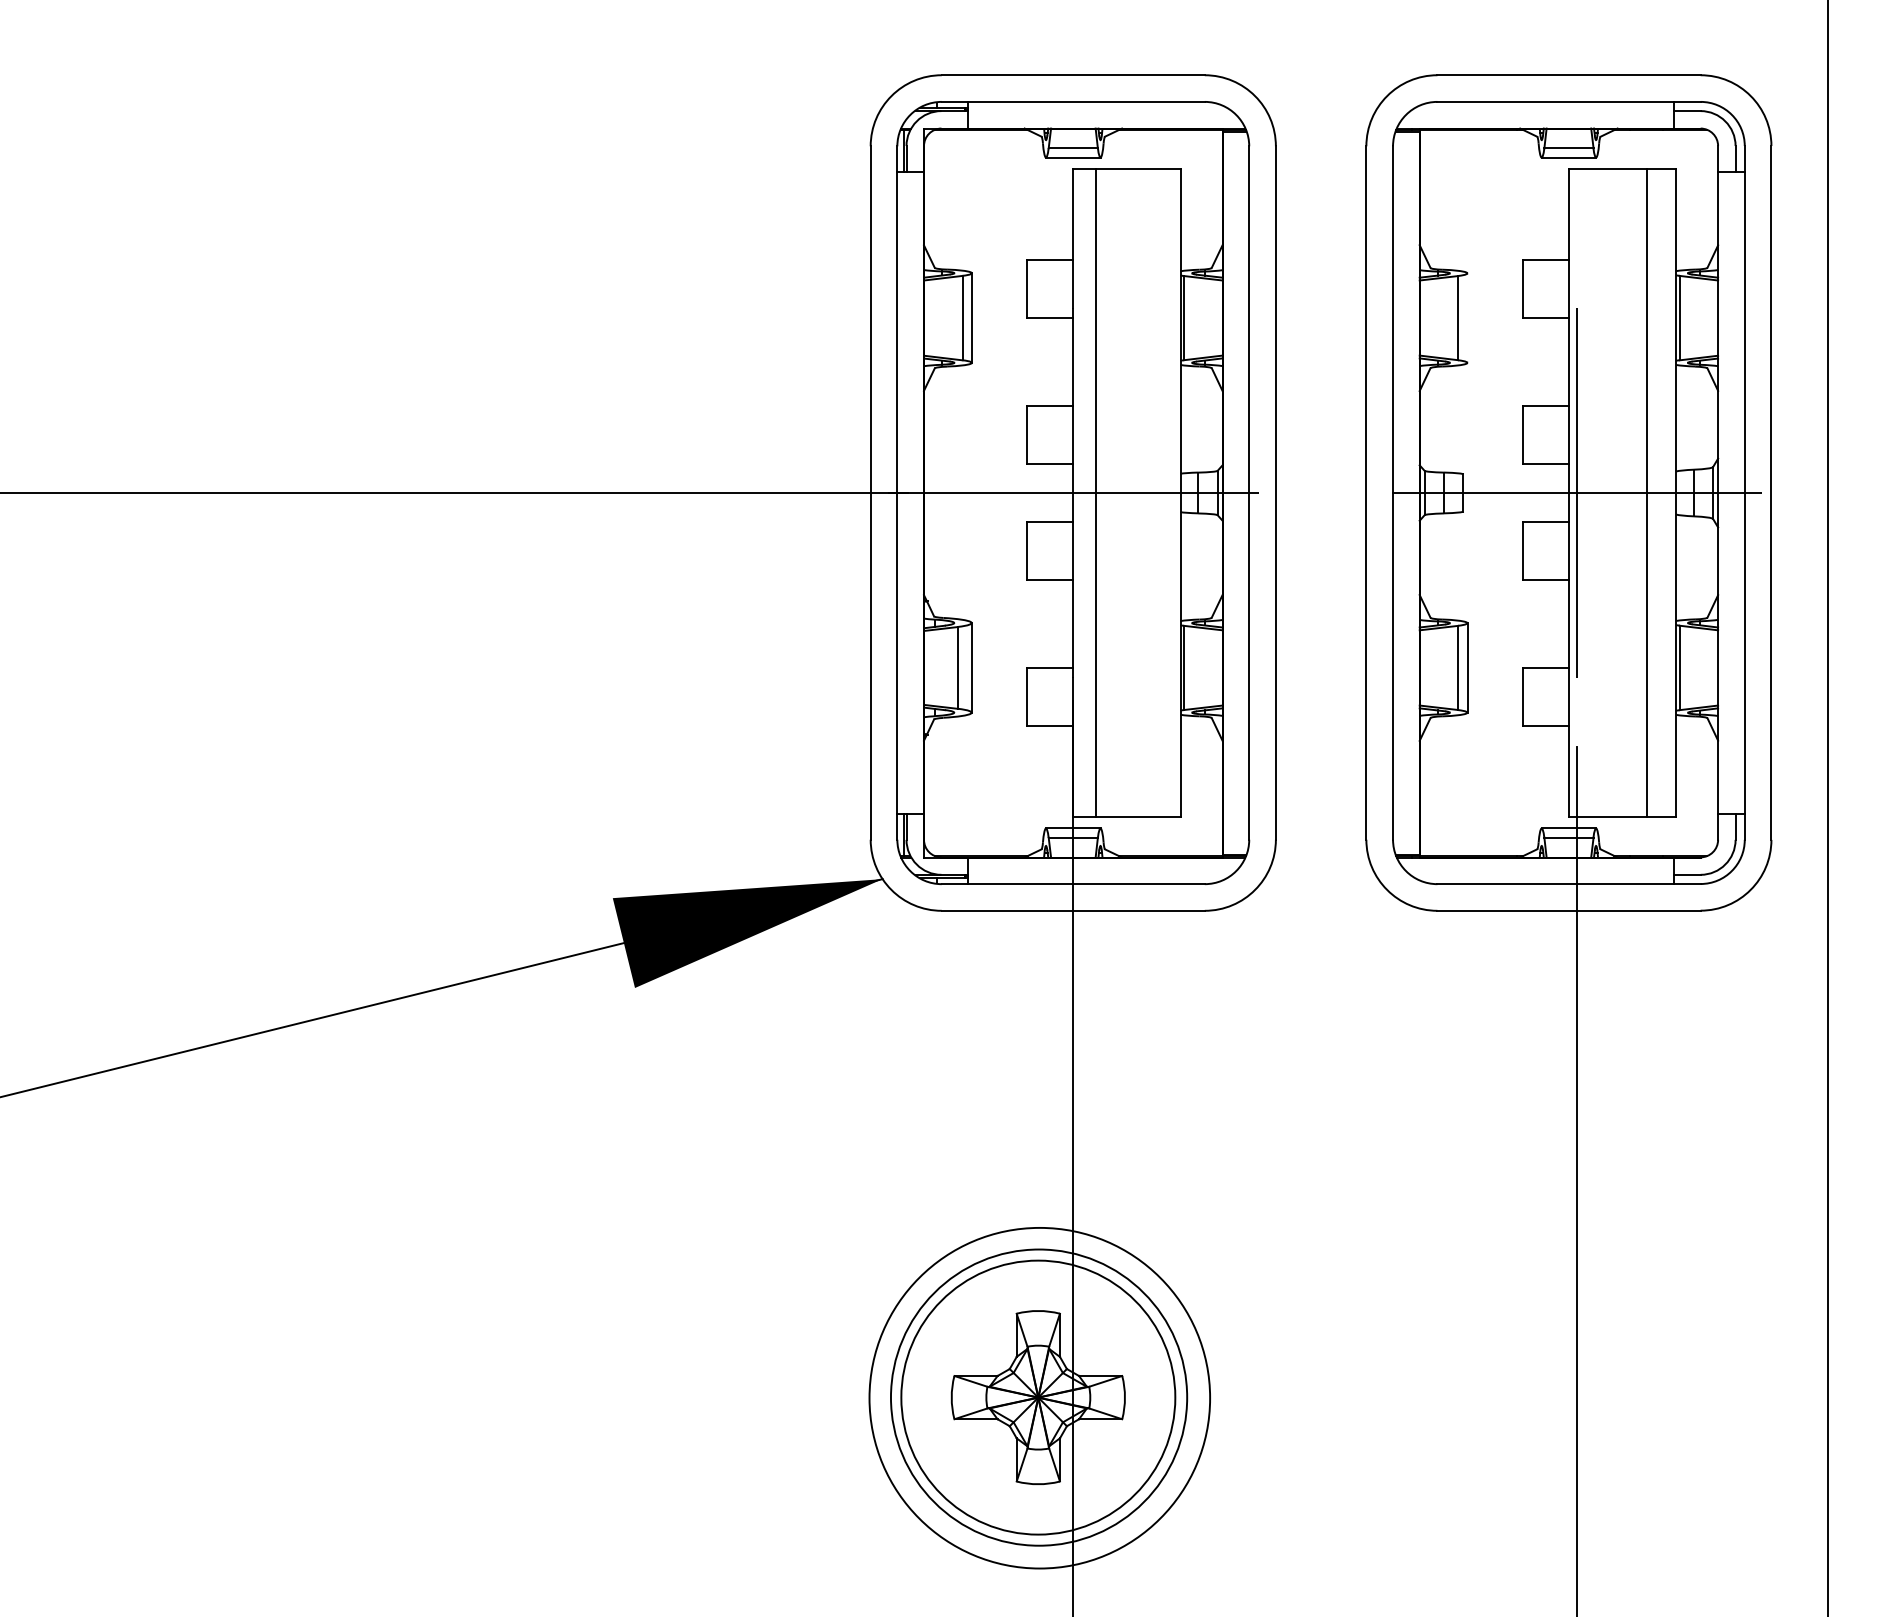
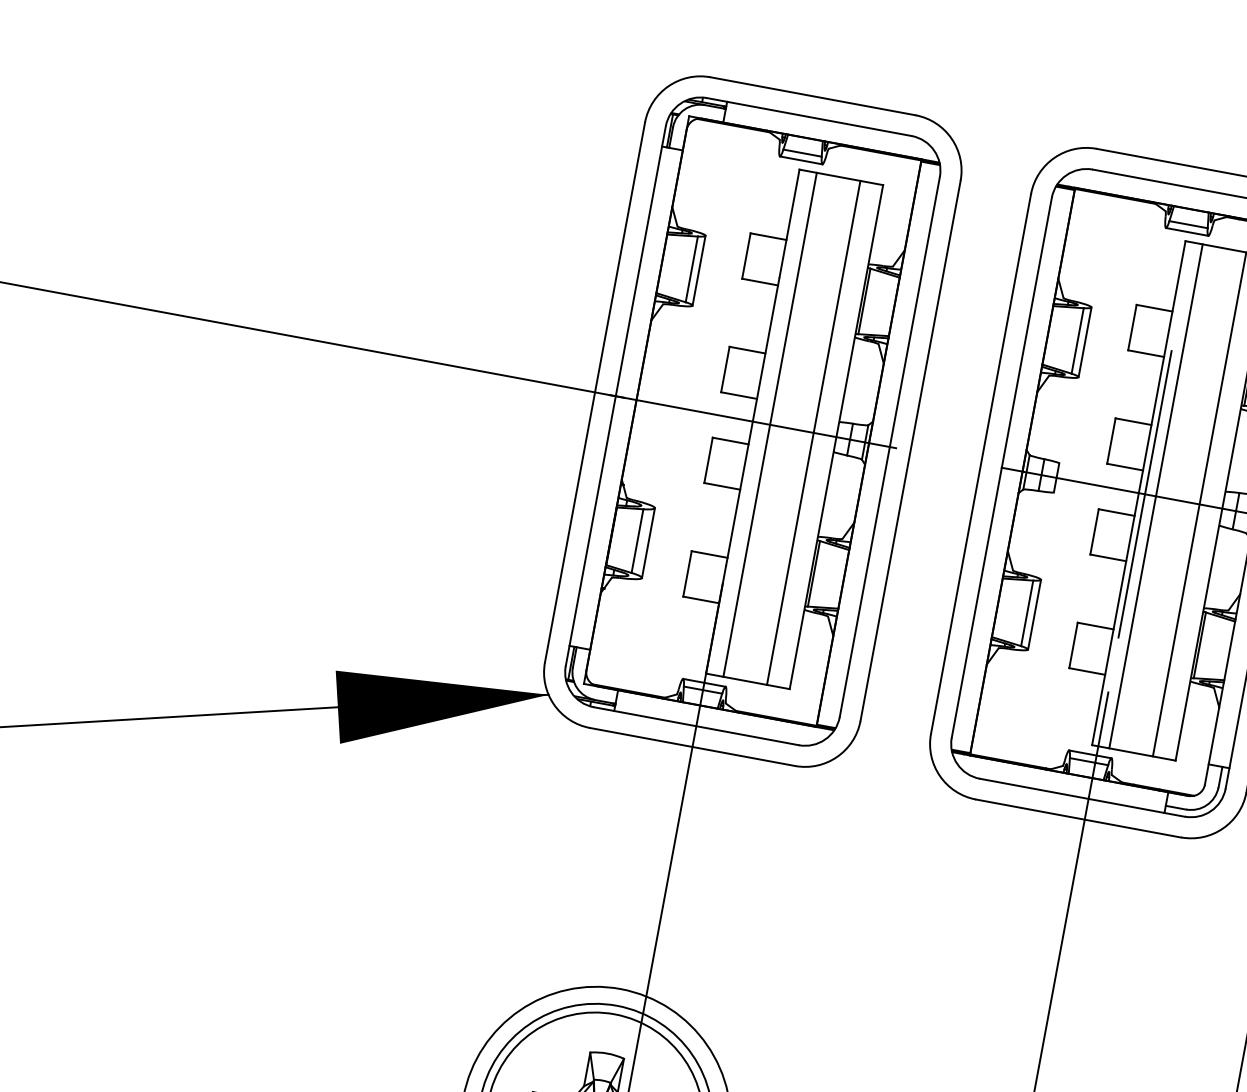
line: (1467, 317) -> (1085, 341), added
line: (1151, 492) -> (813, 432), added
line: (1591, 492) -> (1156, 496), added

